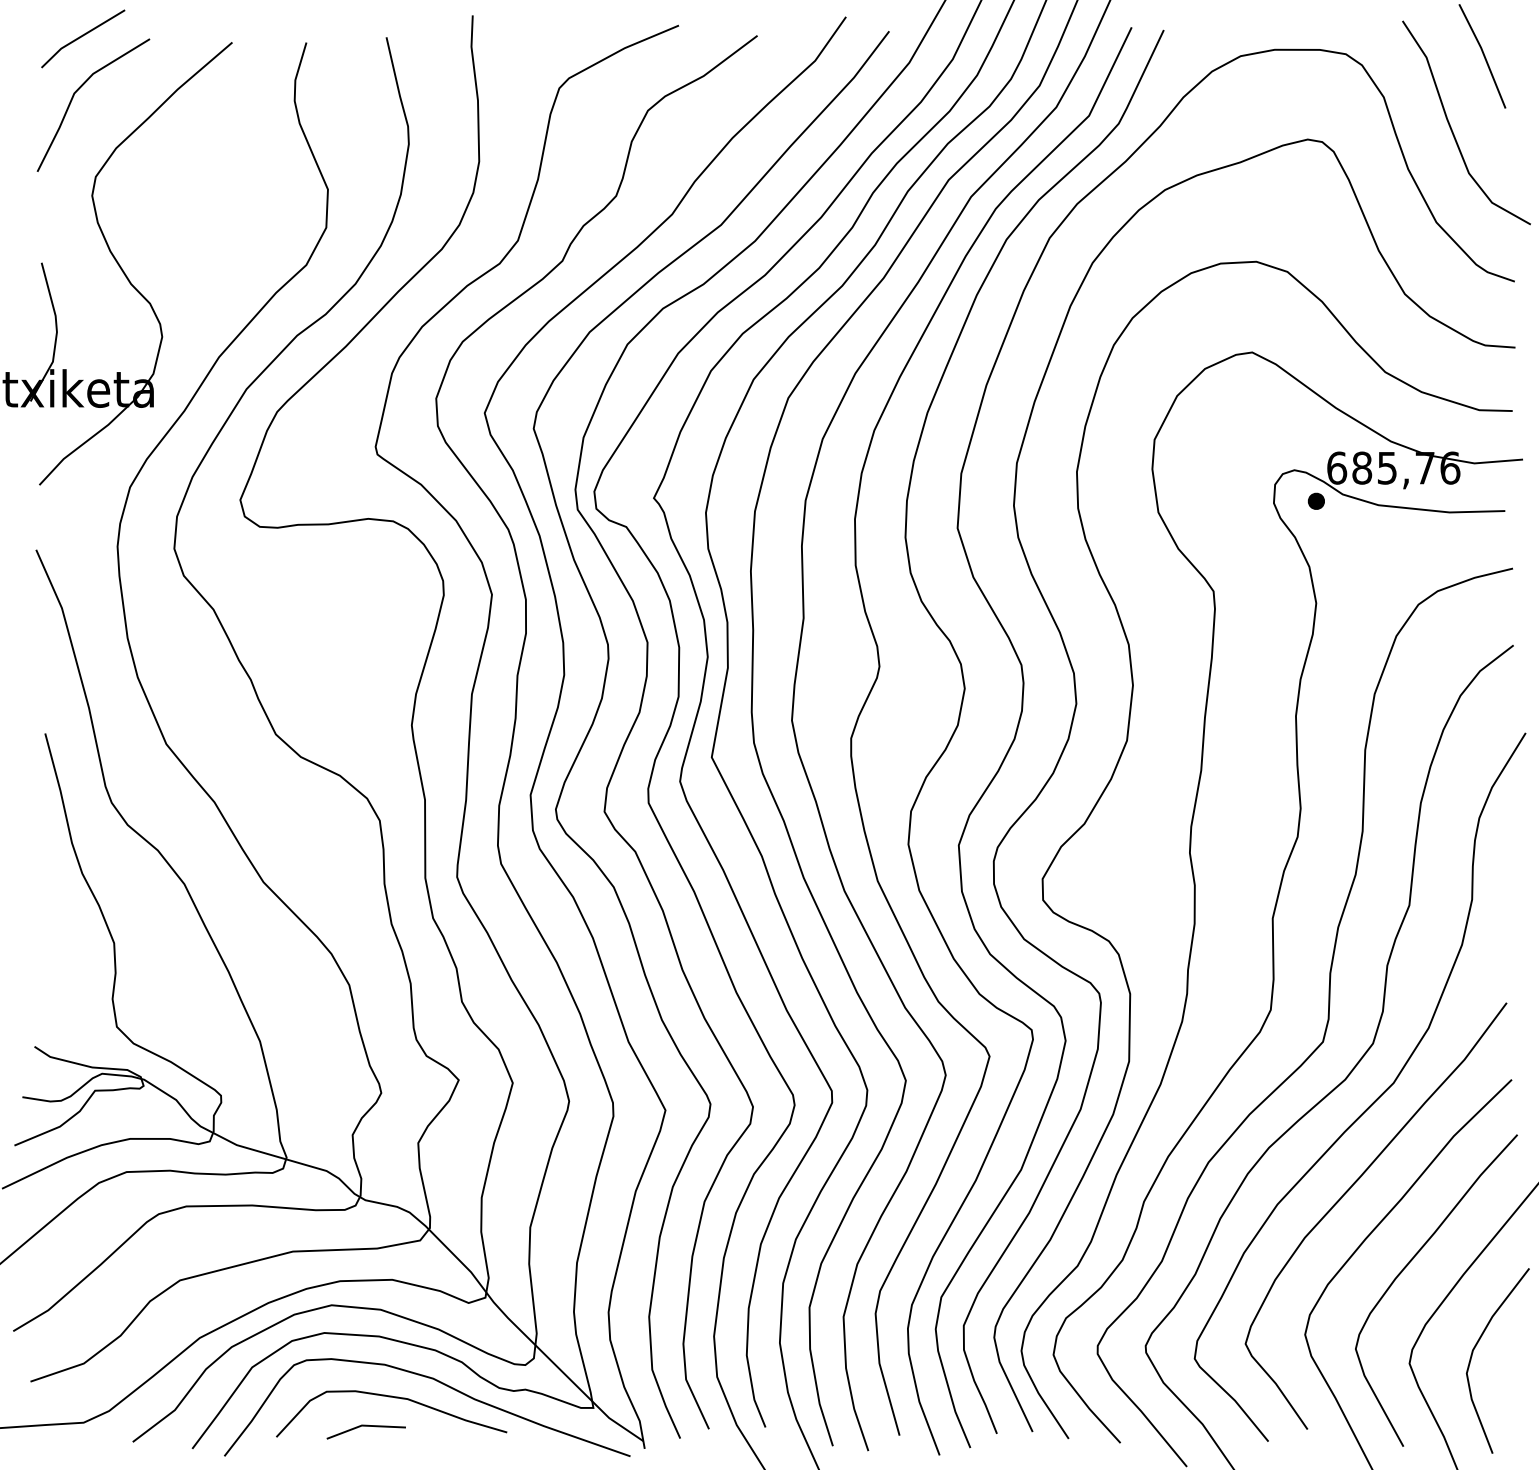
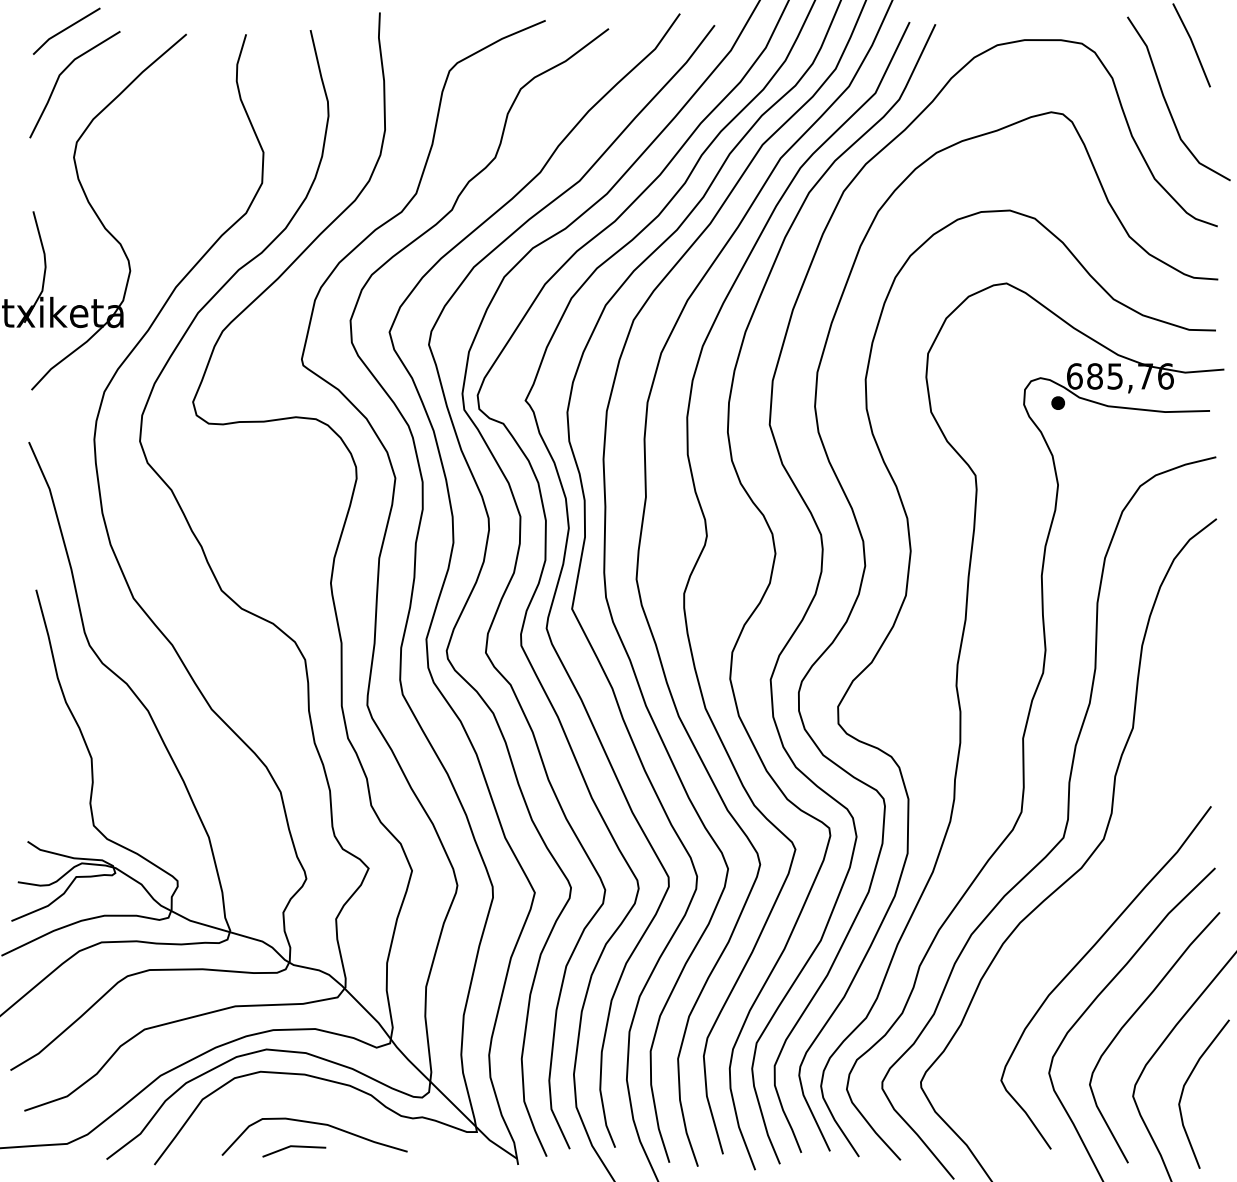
part: (1373, 1101) -> (1104, 885), removed
curve: (437, 1382) -> (351, 1111), removed

